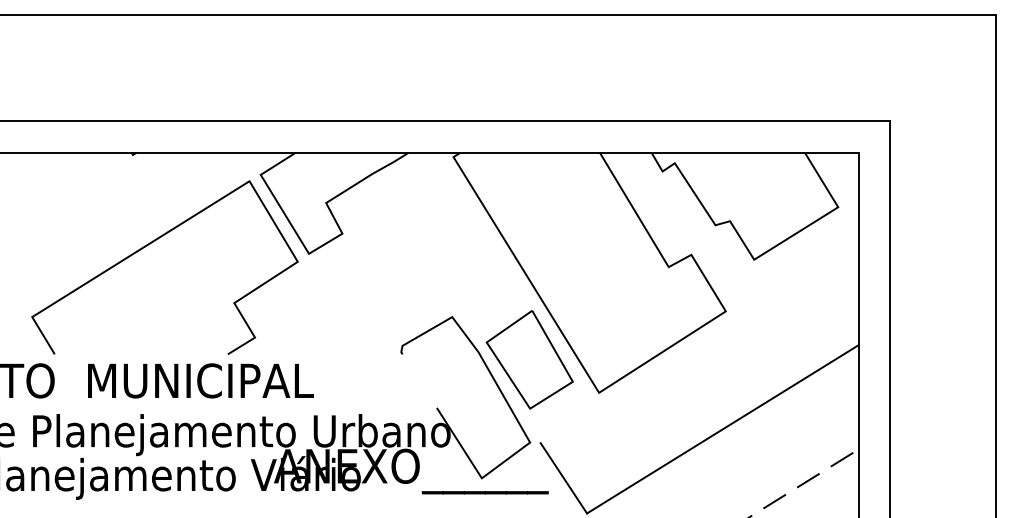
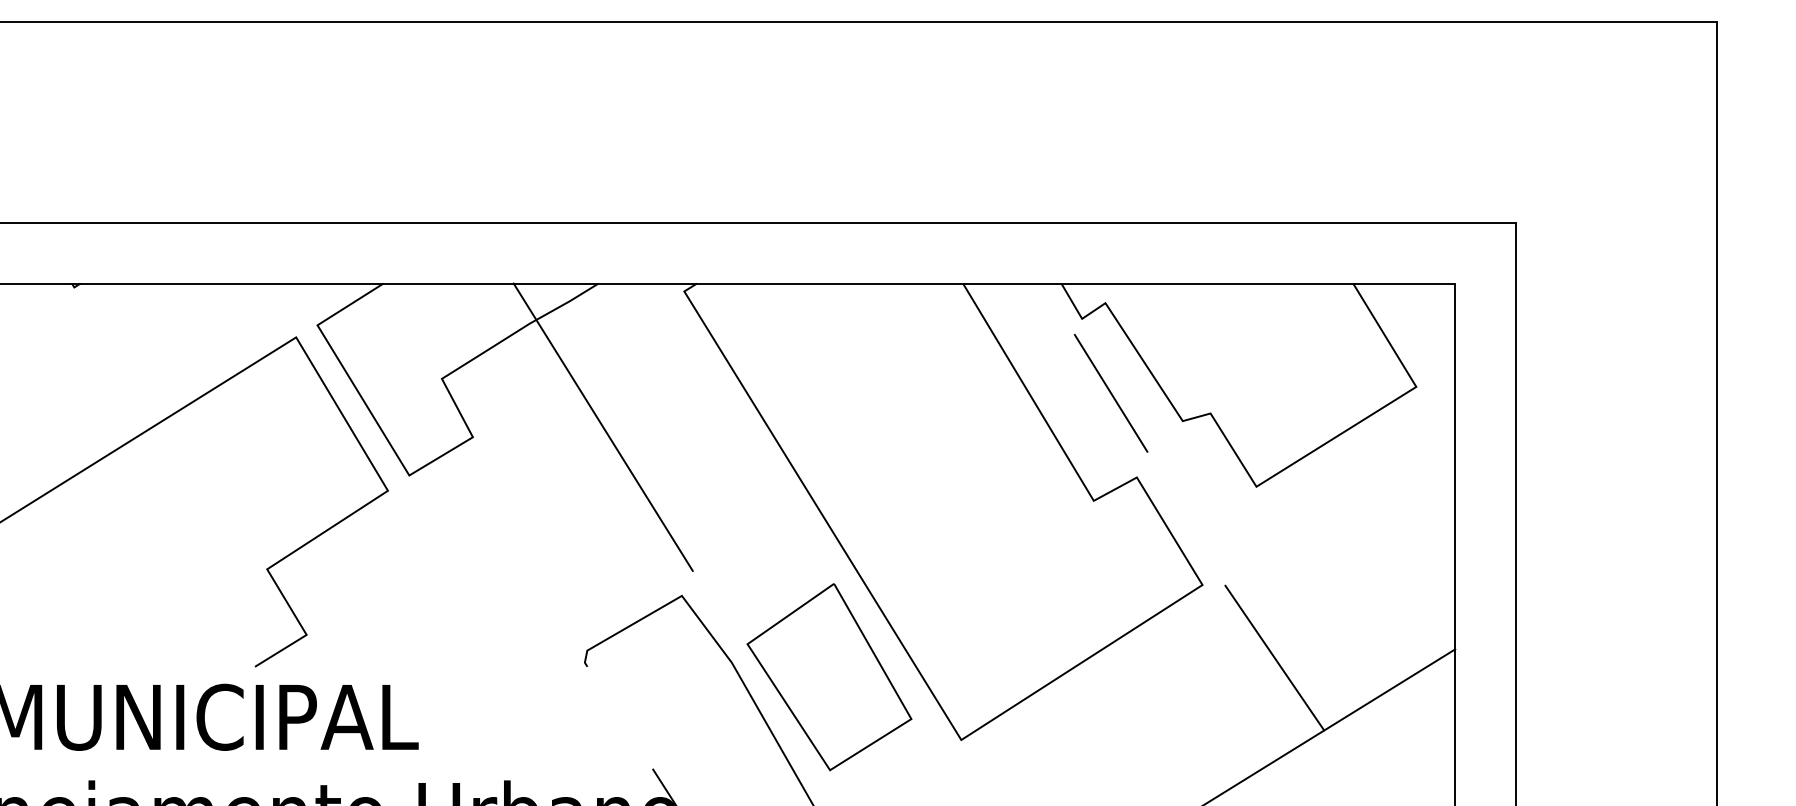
line: (677, 210) -> (1110, 393), added
line: (410, 227) -> (602, 425), added
line: (763, 349) -> (1274, 657), added

